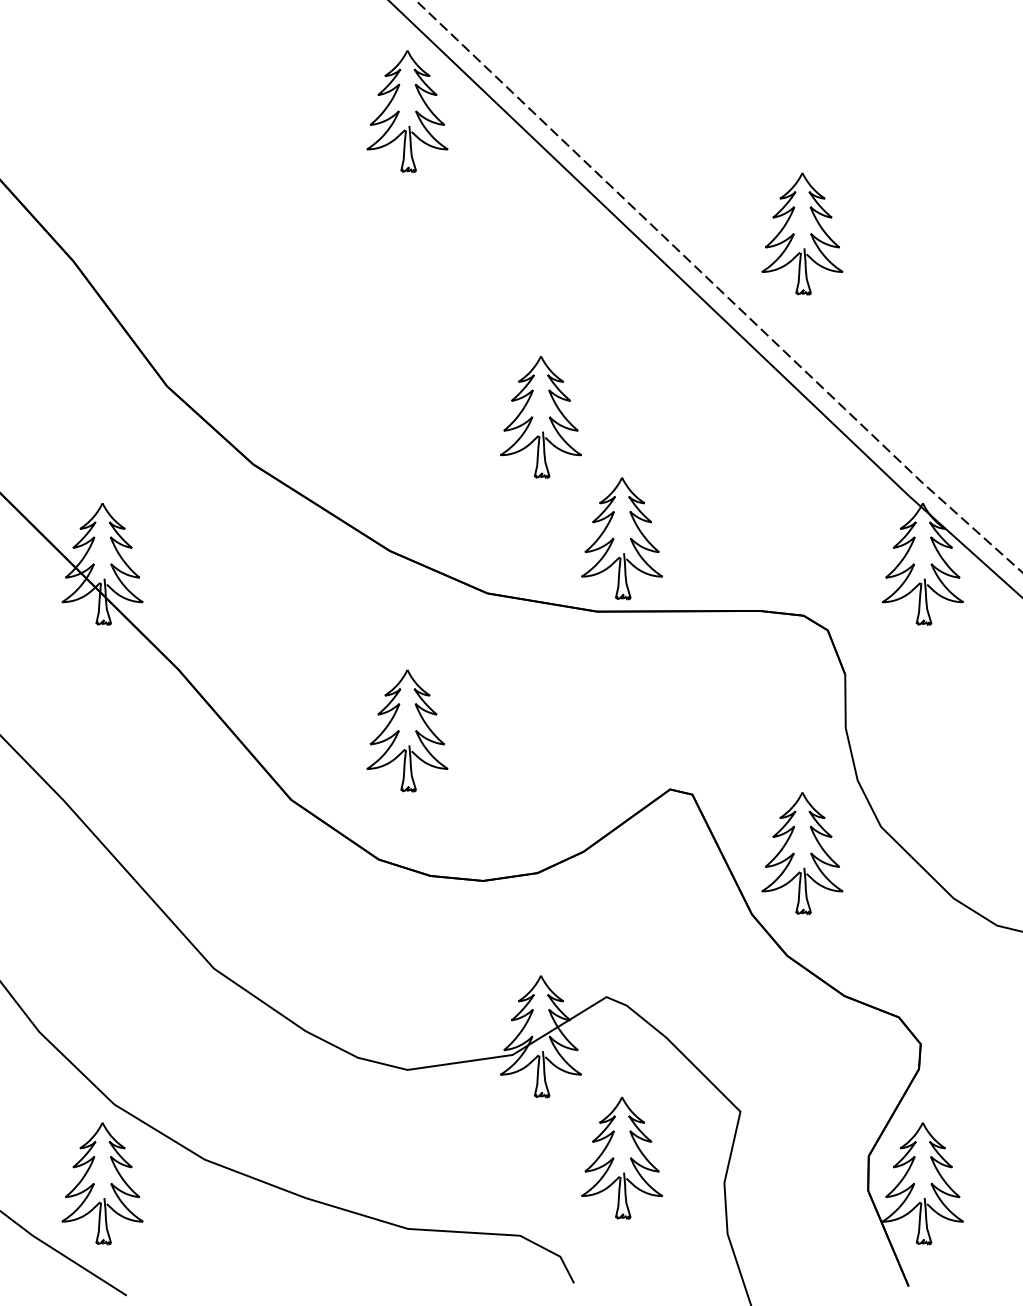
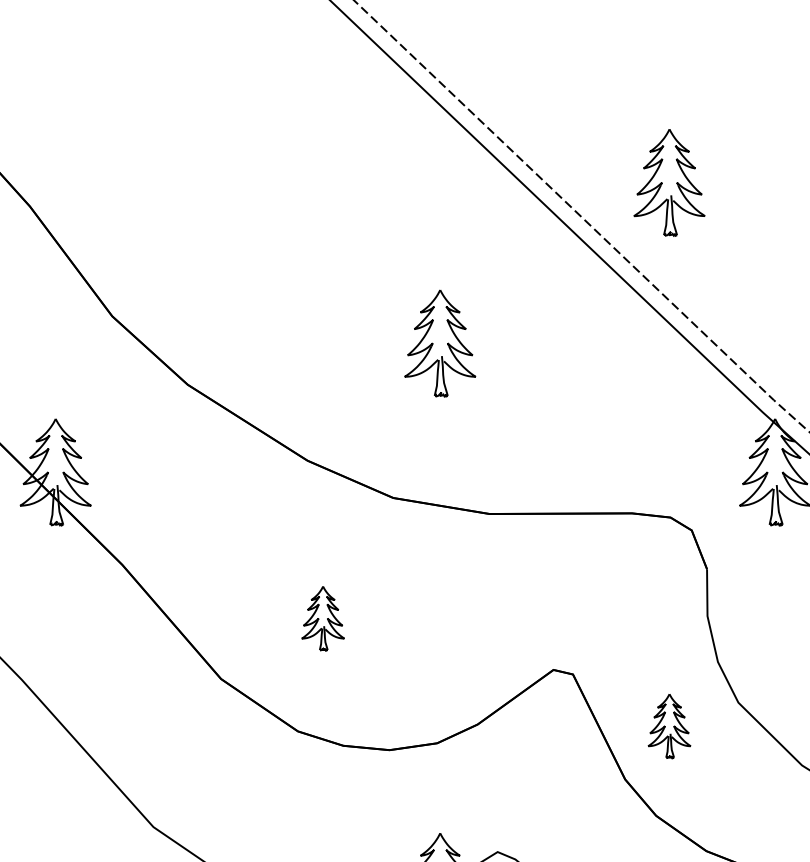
part: (407, 111) -> (323, 75), removed
part: (621, 538) -> (510, 449), removed
part: (407, 730) -> (323, 618), size x0.6
part: (802, 853) -> (669, 726), size x0.6

